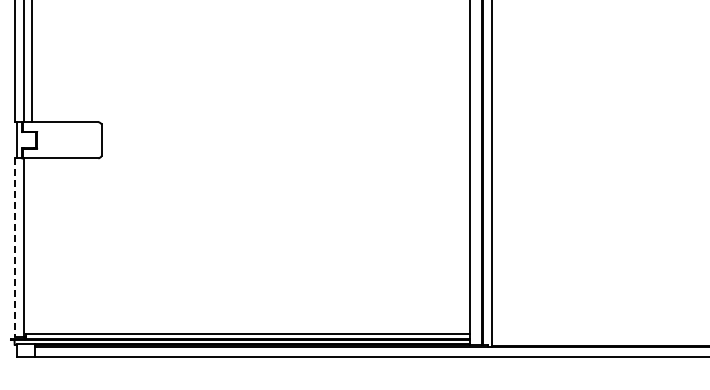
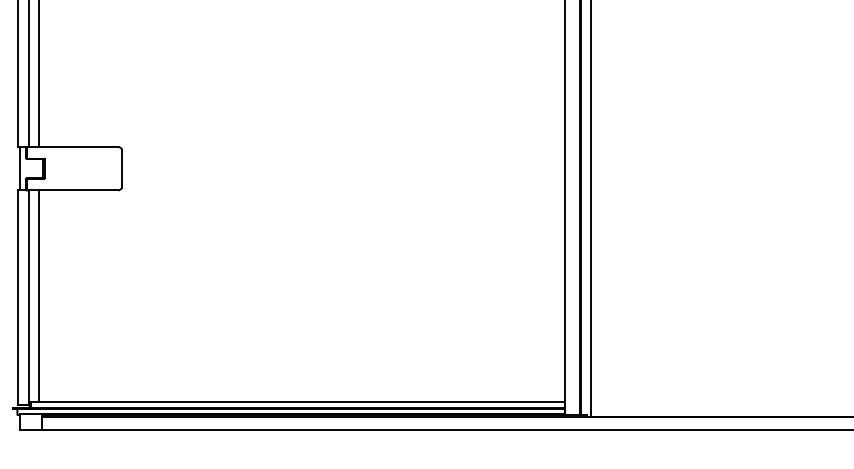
line: (32, 245) -> (38, 295), added
line: (15, 248) -> (18, 298), dashed -> solid

